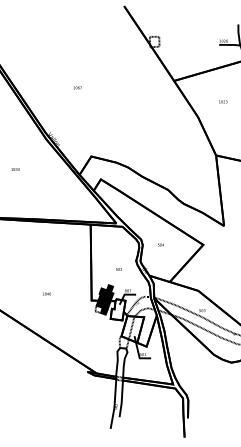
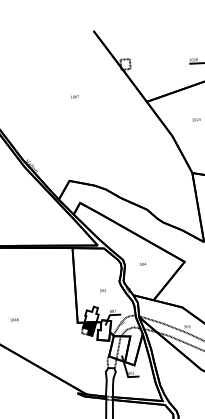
text: (77, 87) -> (74, 96), moved
text: (47, 293) -> (15, 319), moved
fill: (105, 293) -> (90, 315), removed

